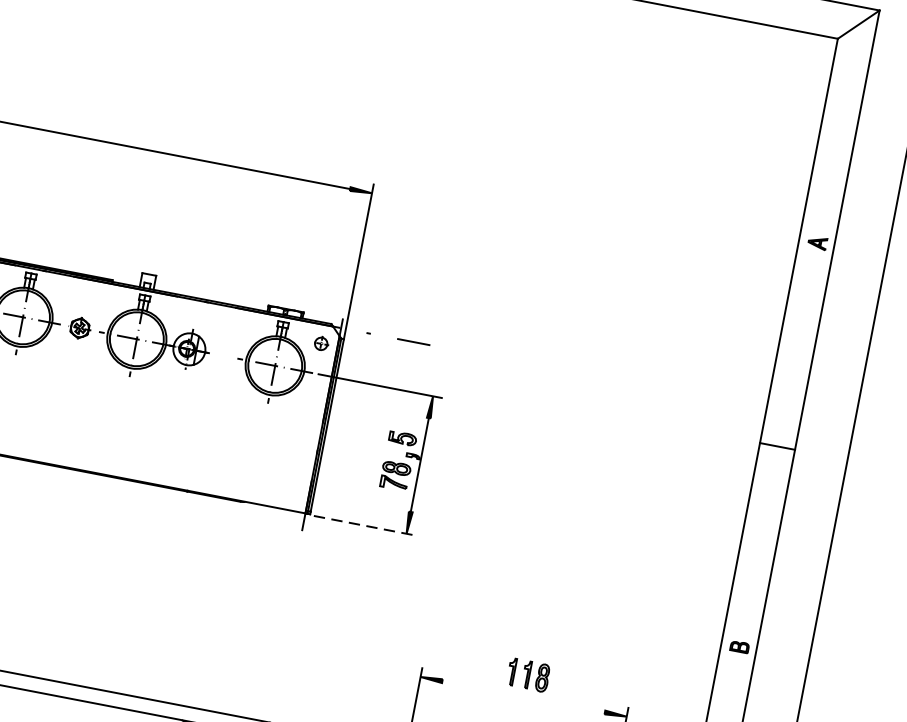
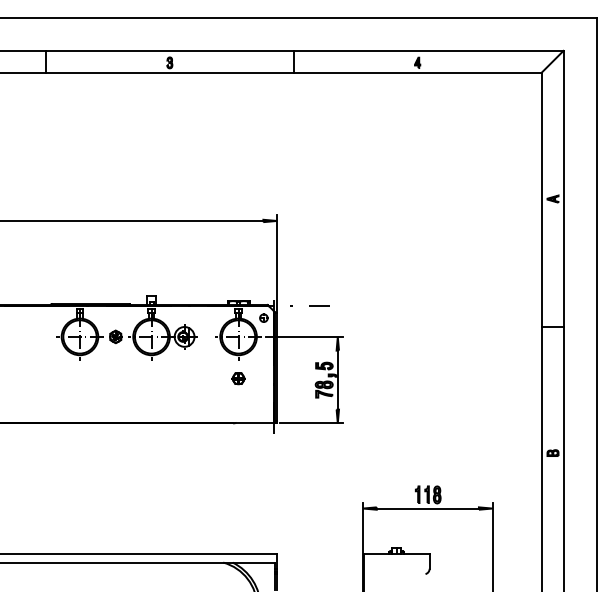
part: (262, 432) -> (238, 378), added
line: (364, 525) -> (311, 423), dashed -> solid
line: (523, 696) -> (427, 508), added

